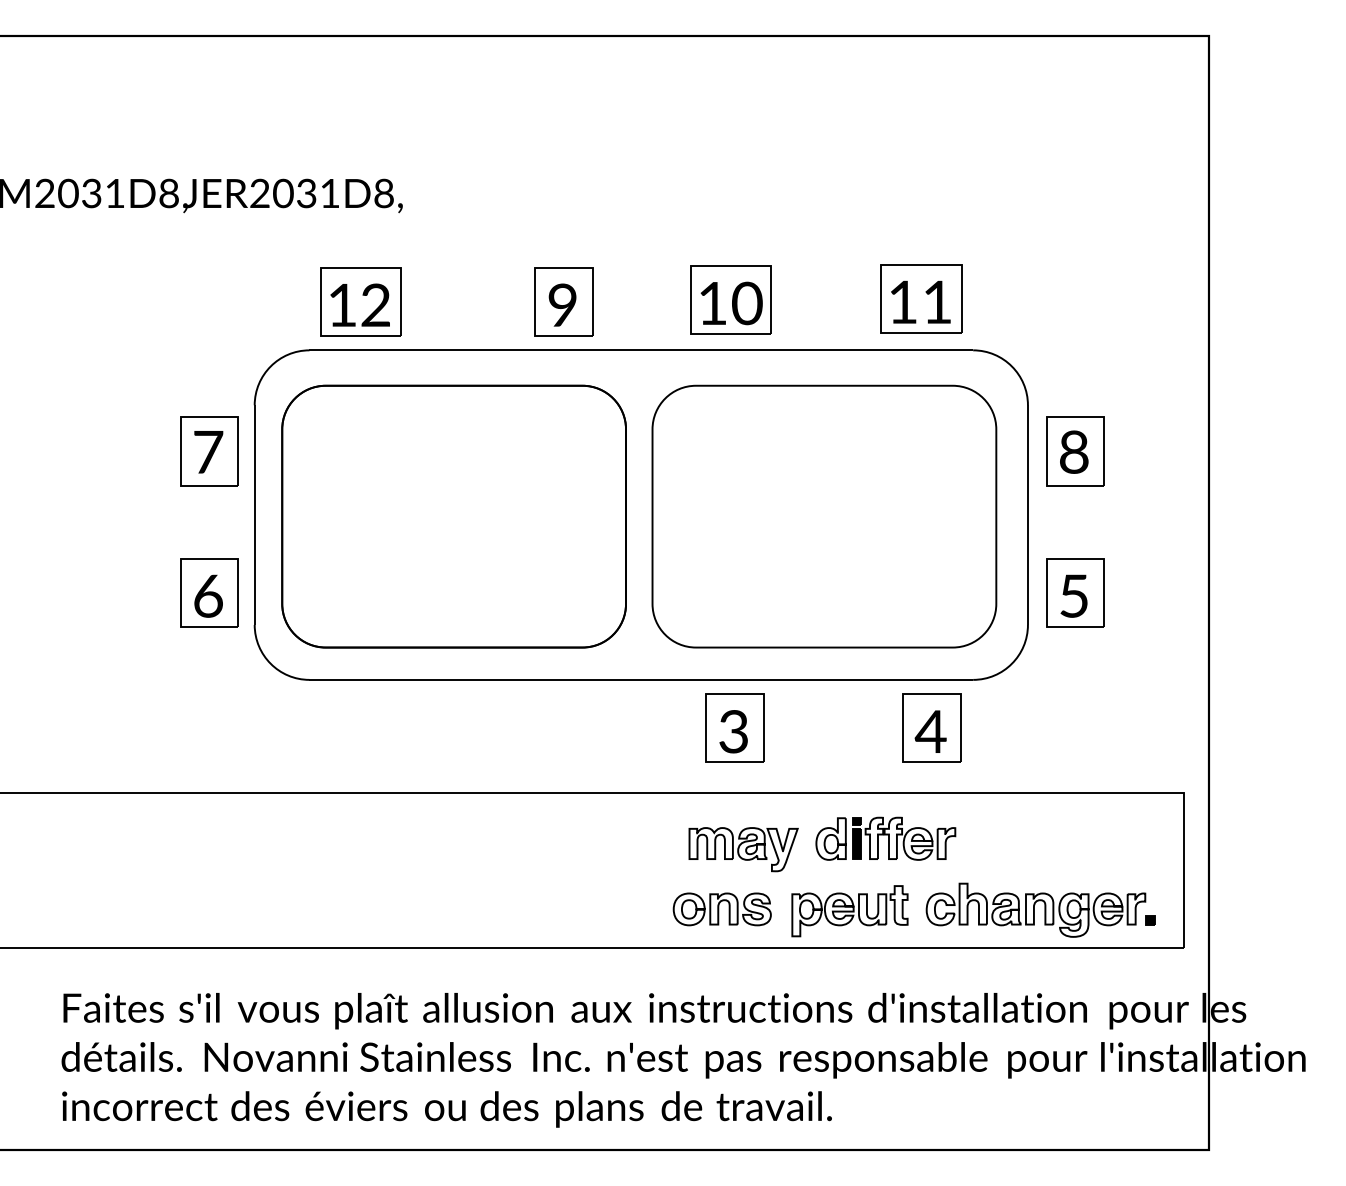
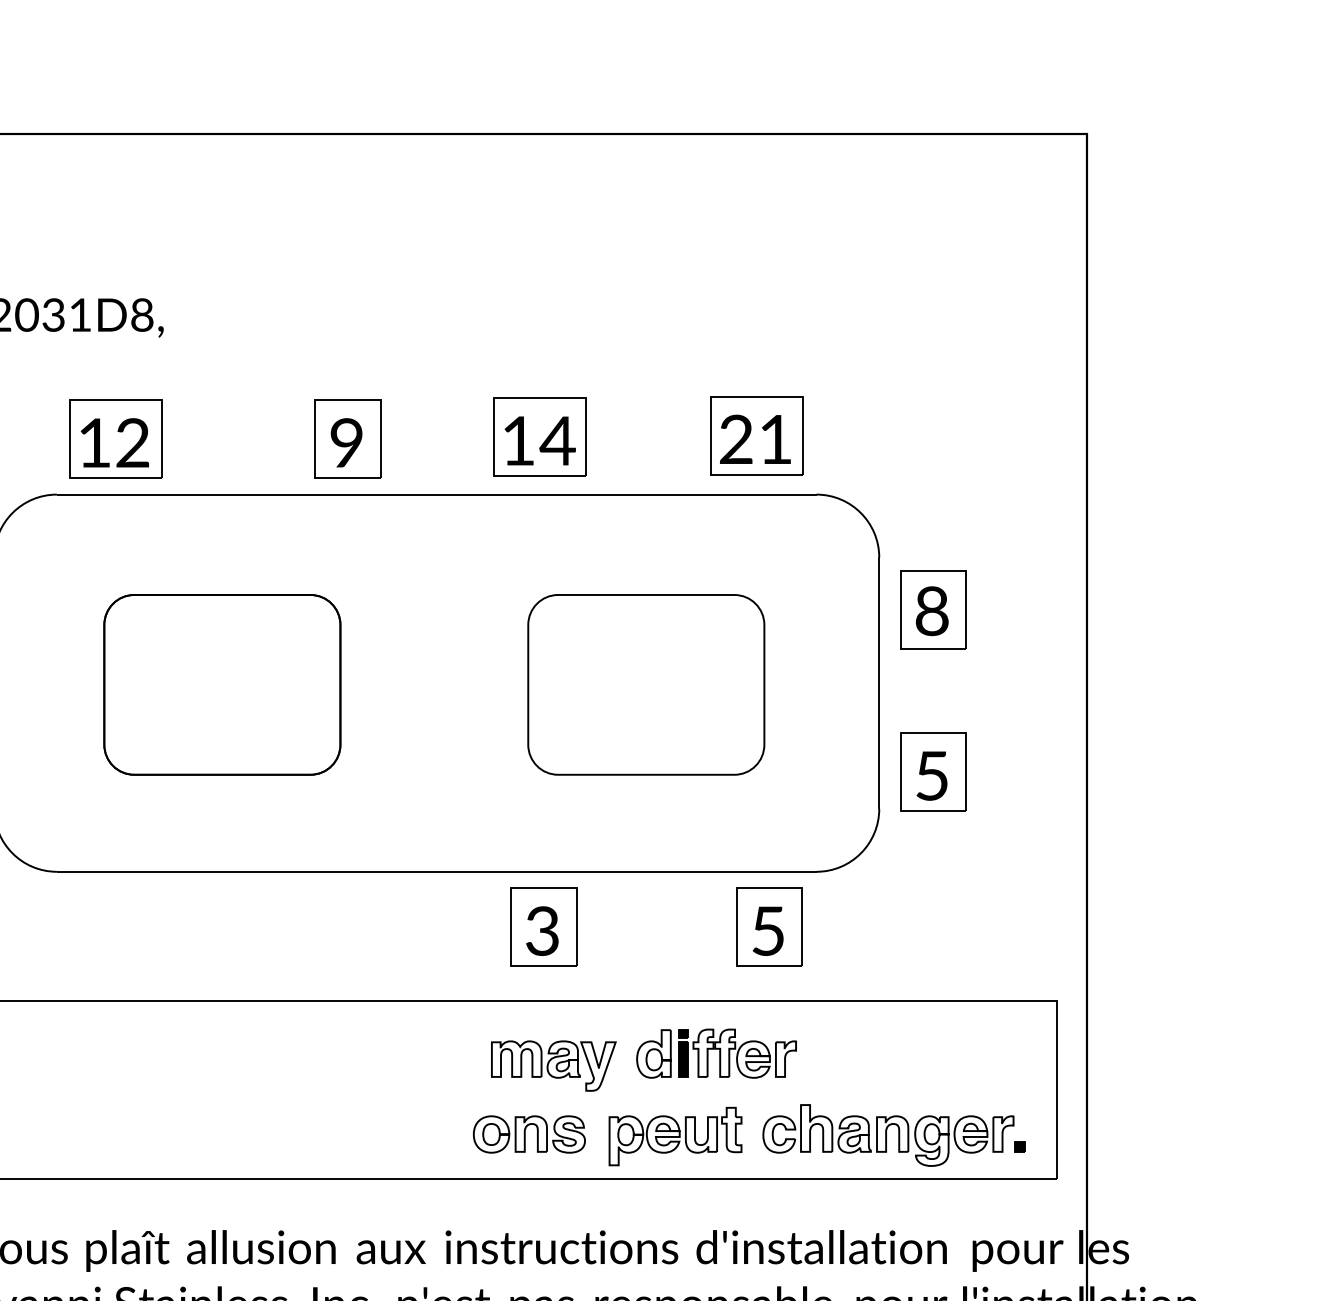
text: (902, 301) -> (735, 438), 11 -> 21
text: (746, 303) -> (557, 440), 10 -> 14
part: (453, 516) -> (221, 684), size x0.6
part: (824, 516) -> (646, 684), size x0.6
text: (930, 731) -> (767, 930), 4 -> 5

